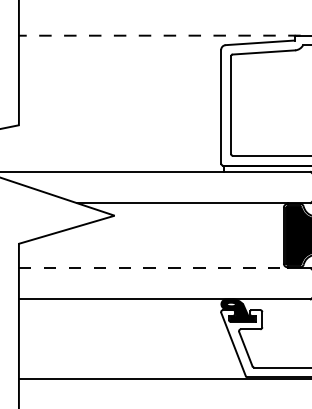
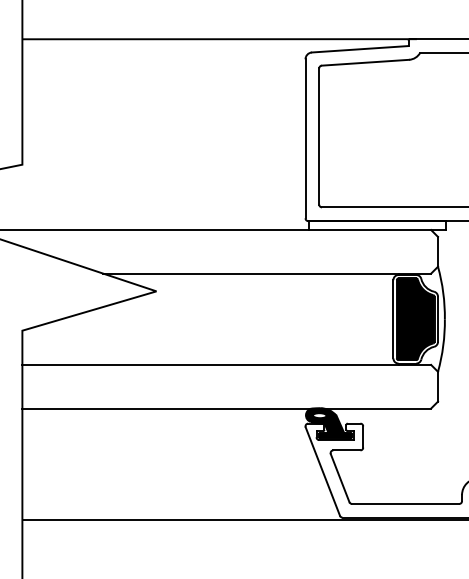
line: (159, 35) -> (219, 39), dashed -> solid
line: (153, 267) -> (210, 364), dashed -> solid

